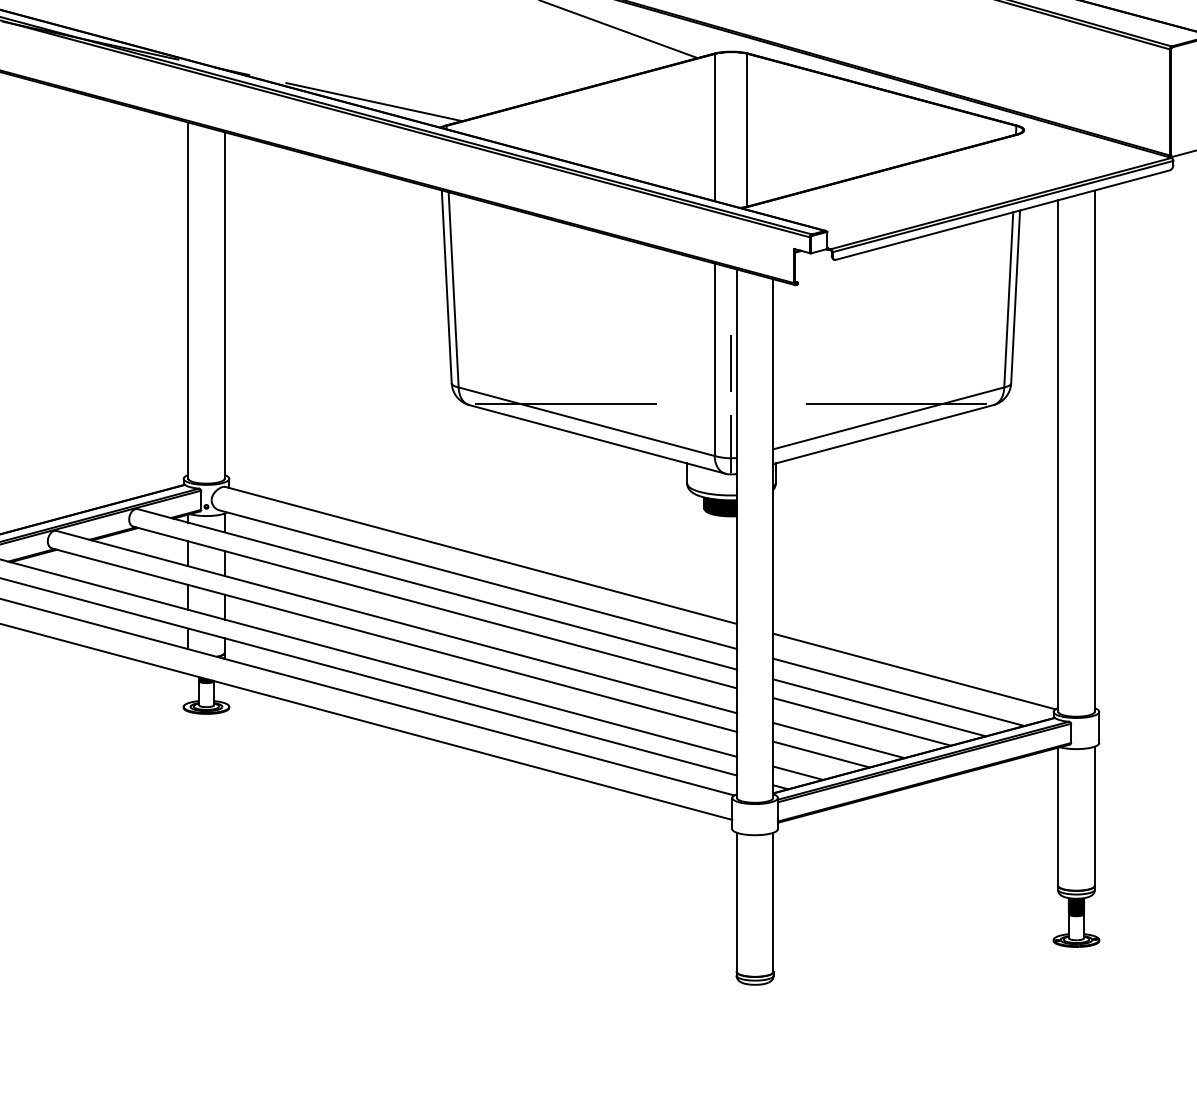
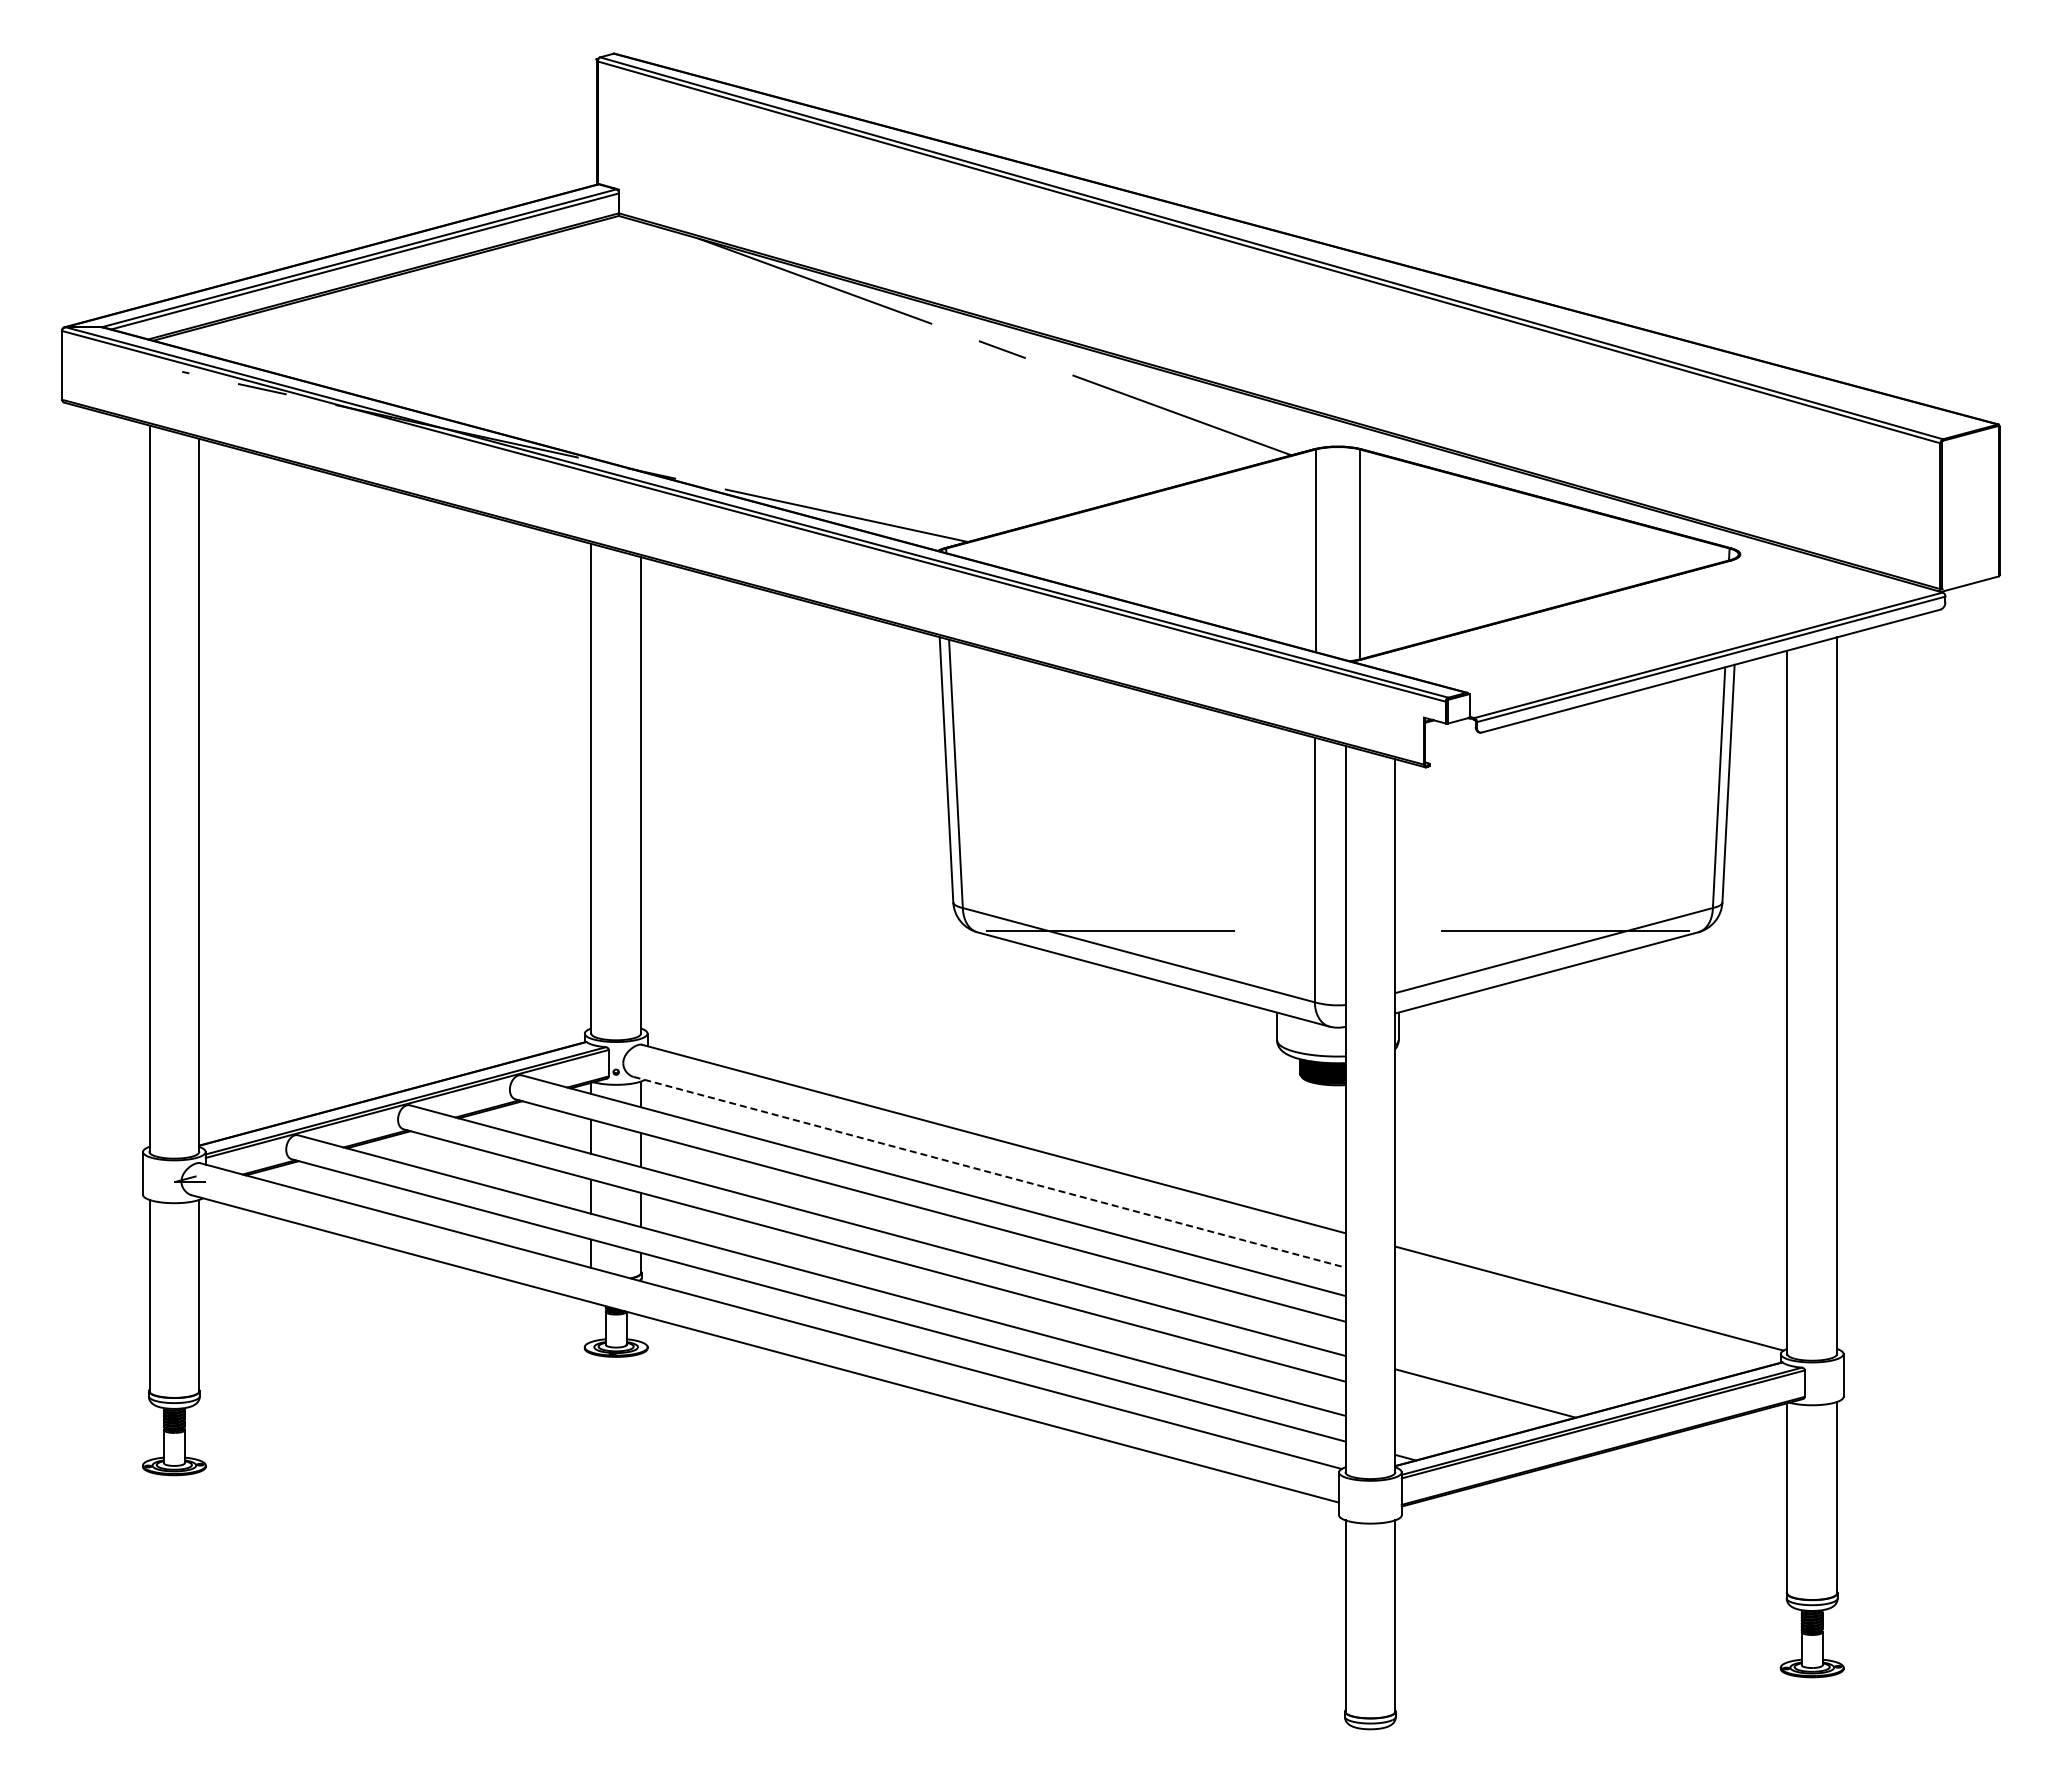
line: (731, 363) -> (1337, 875), removed
line: (731, 443) -> (1337, 985), removed
line: (478, 579) -> (989, 1172), solid -> dashed
line: (898, 691) -> (1567, 1326), removed
line: (879, 707) -> (1541, 1348), removed
line: (862, 721) -> (1517, 1367), removed
line: (821, 754) -> (1461, 1412), removed
line: (798, 773) -> (1429, 1438), removed

